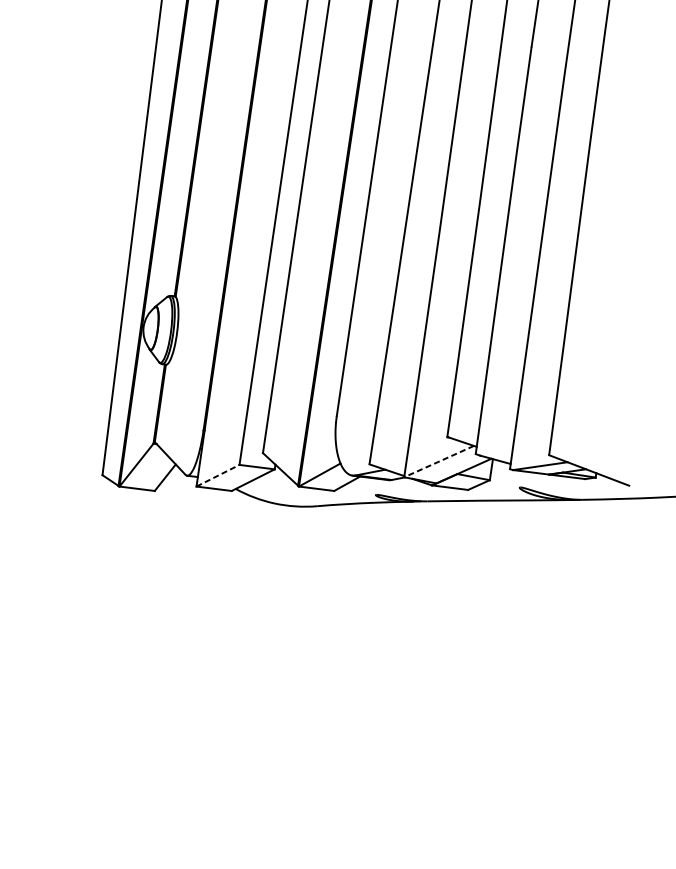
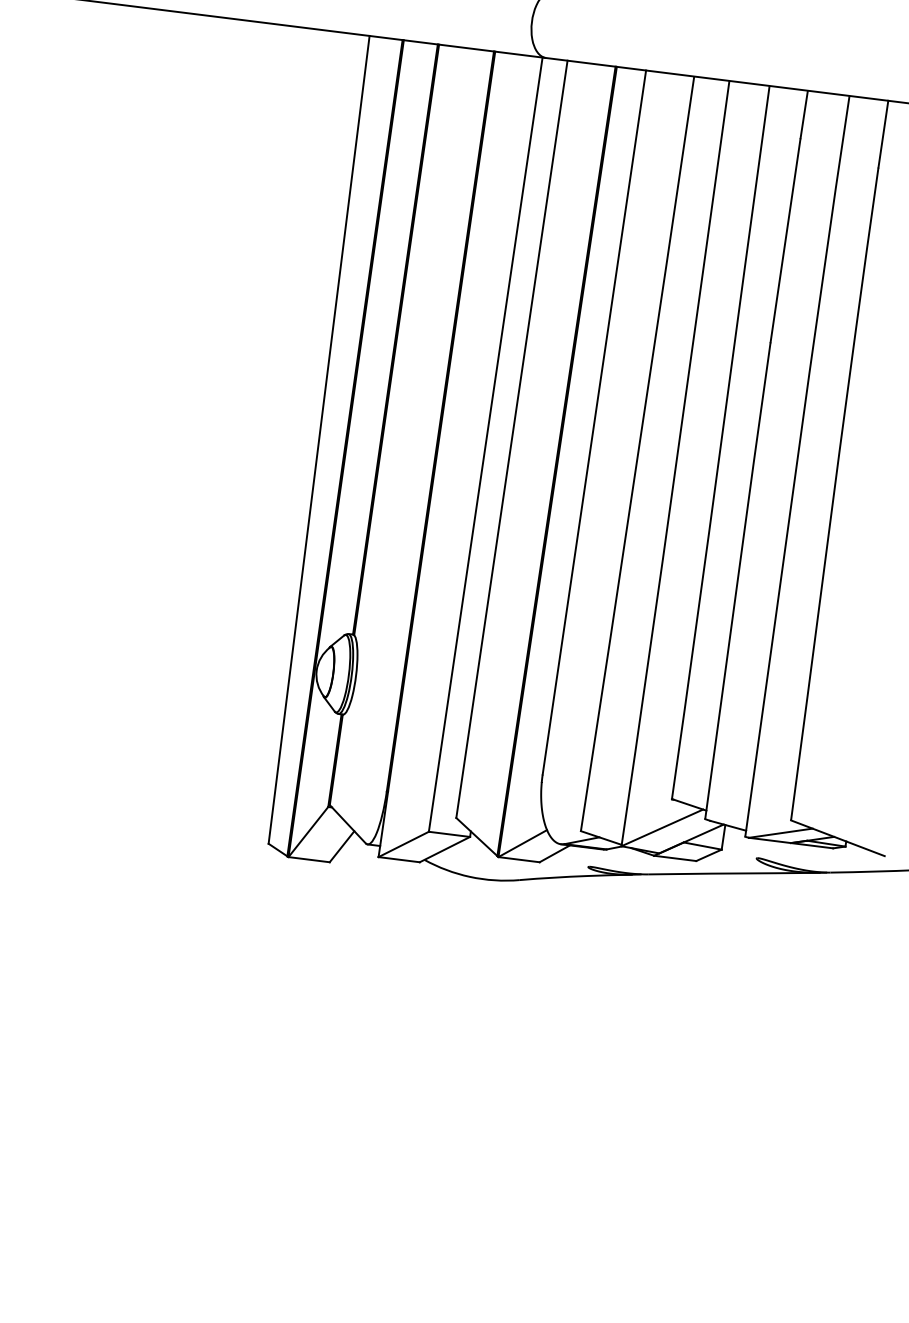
line: (439, 461) -> (662, 827), dashed -> solid
line: (218, 475) -> (404, 844), dashed -> solid

